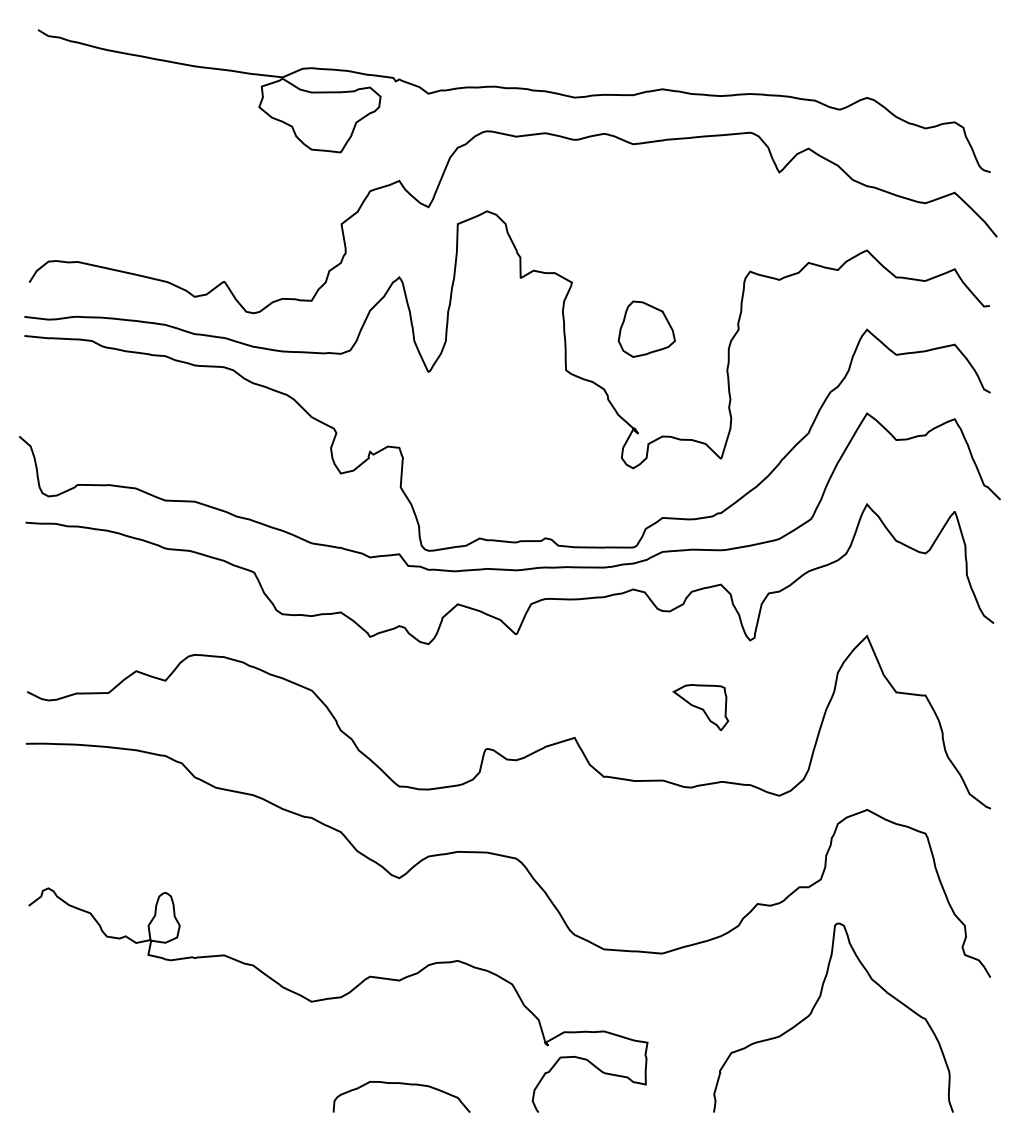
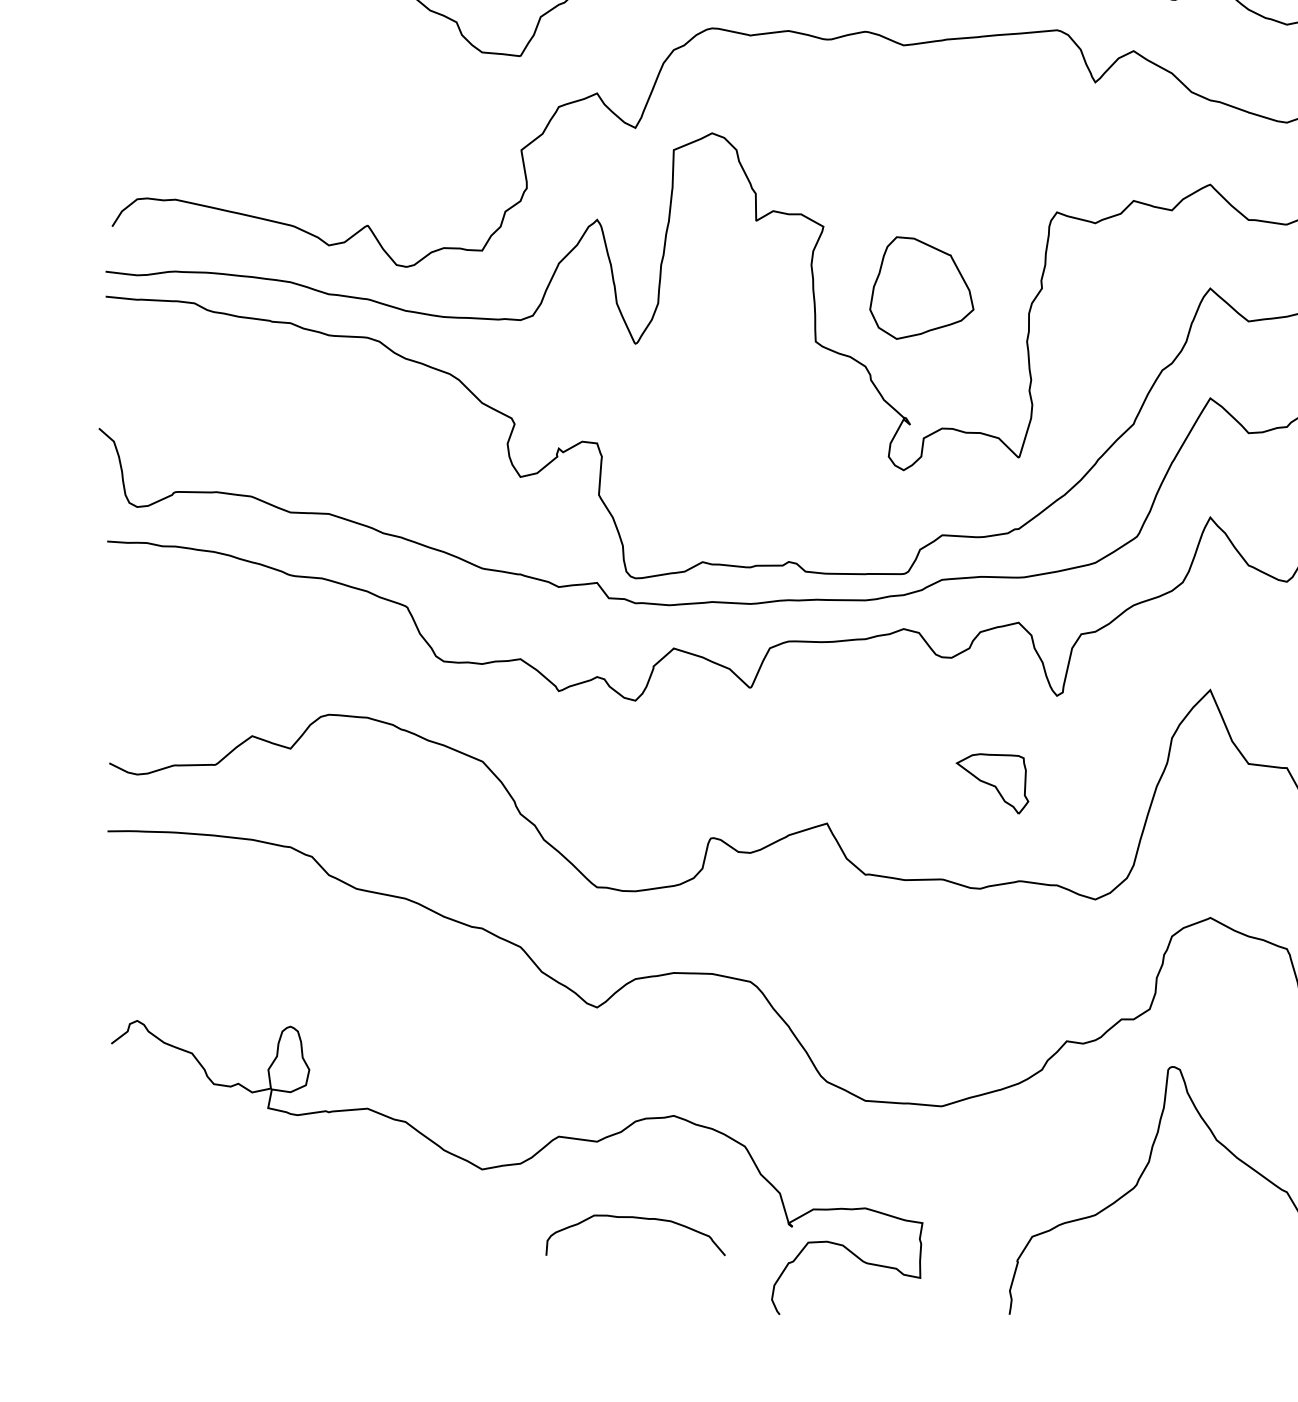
part: (646, 328) -> (921, 286), size x1.4
curve: (401, 1084) -> (635, 1218), moved

